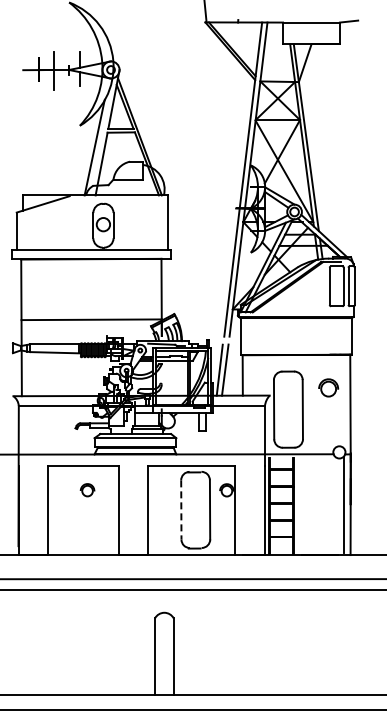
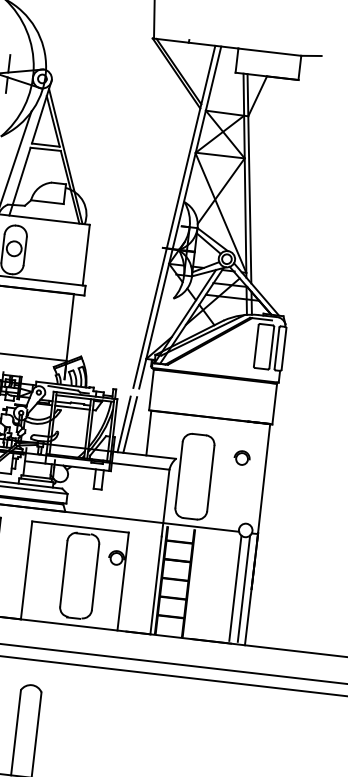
part: (328, 388) -> (241, 458), size x0.71
line: (336, 504) -> (235, 587), added
line: (181, 509) -> (64, 573), dashed -> solid

